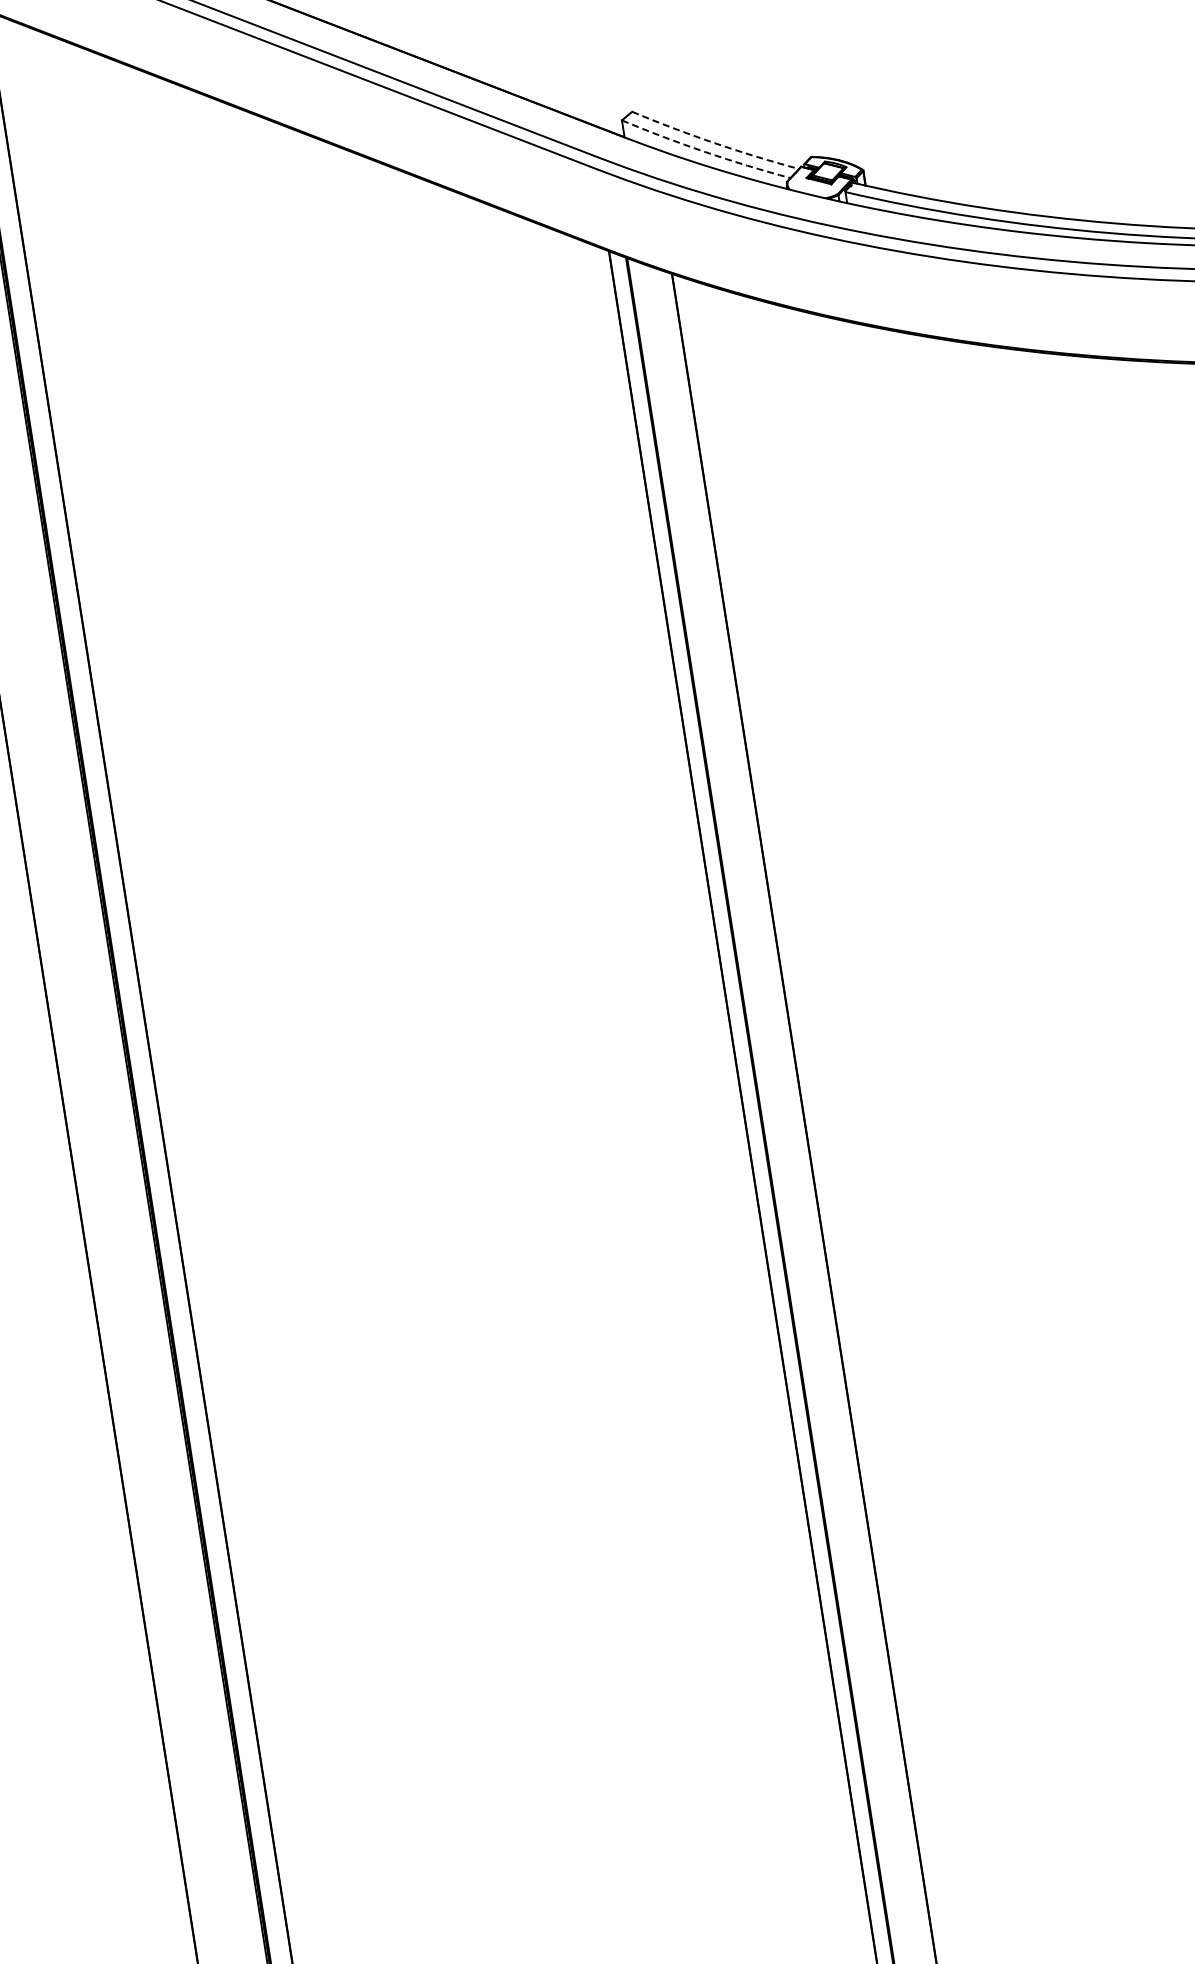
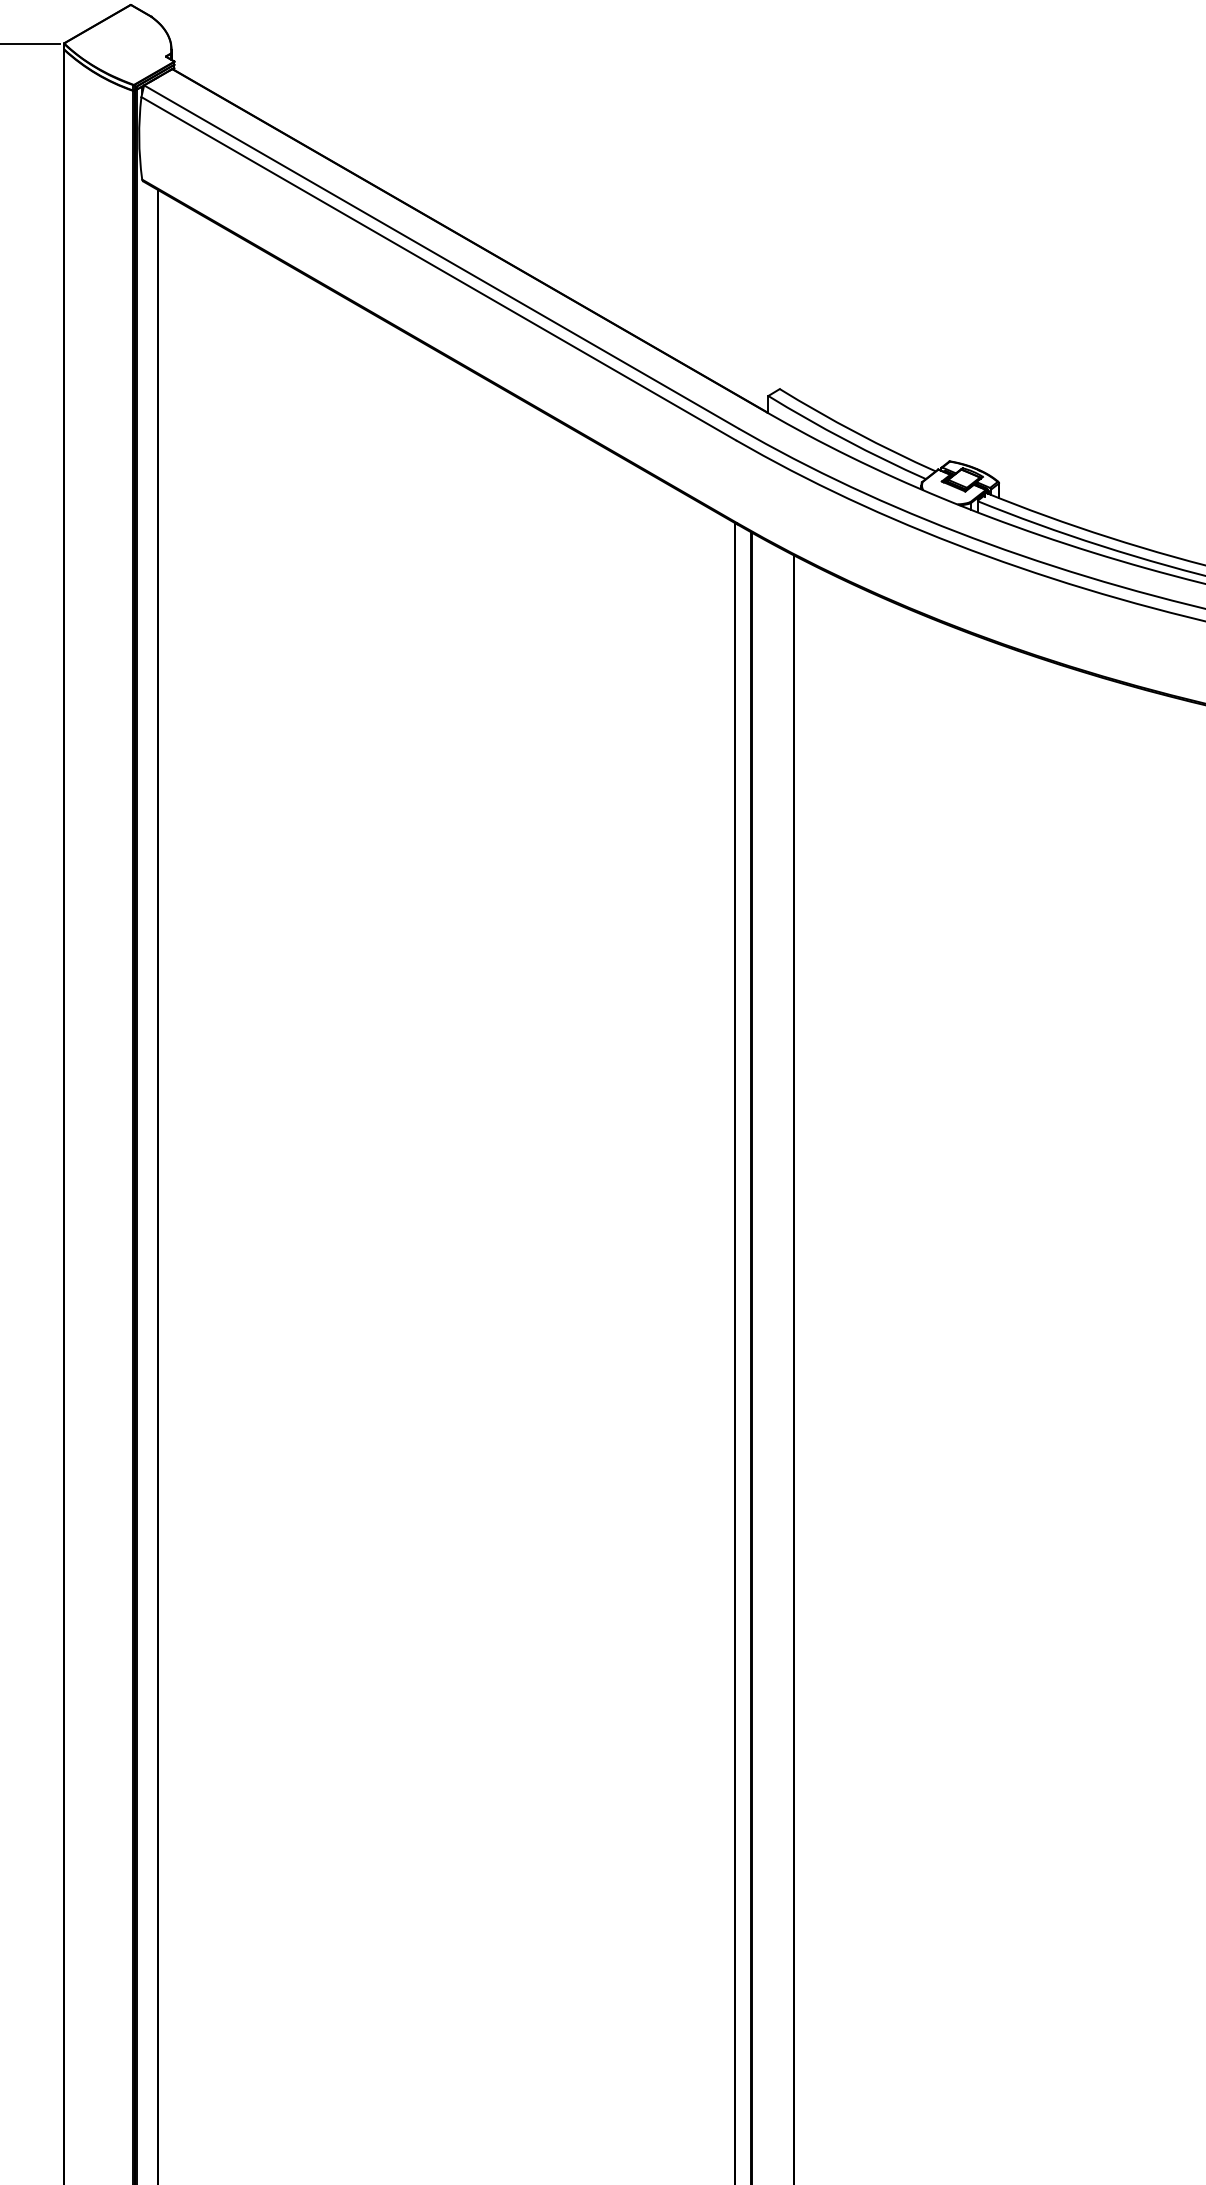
arc: (714, 142) -> (856, 432), dashed -> solid
arc: (705, 152) -> (845, 440), dashed -> solid

